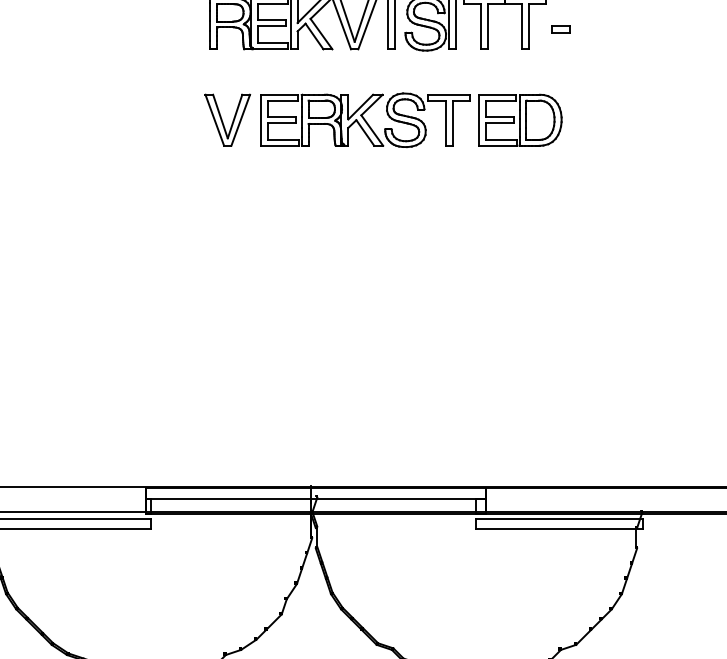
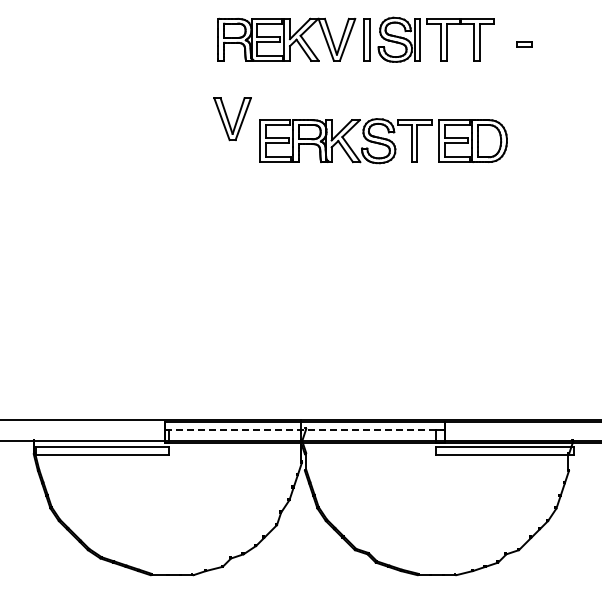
part: (561, 29) -> (524, 44), moved
part: (411, 120) -> (383, 141), moved
line: (315, 499) -> (304, 430), solid -> dashed

